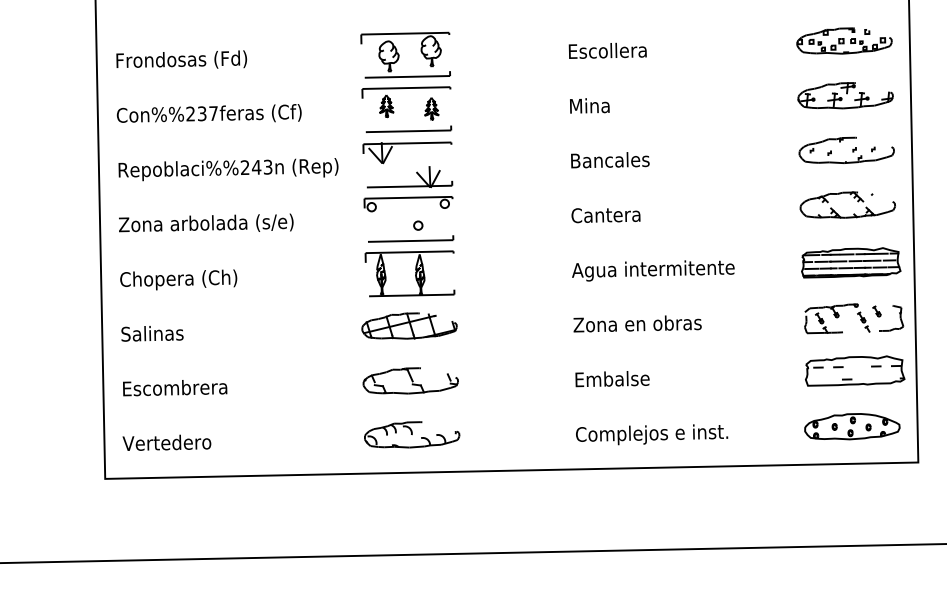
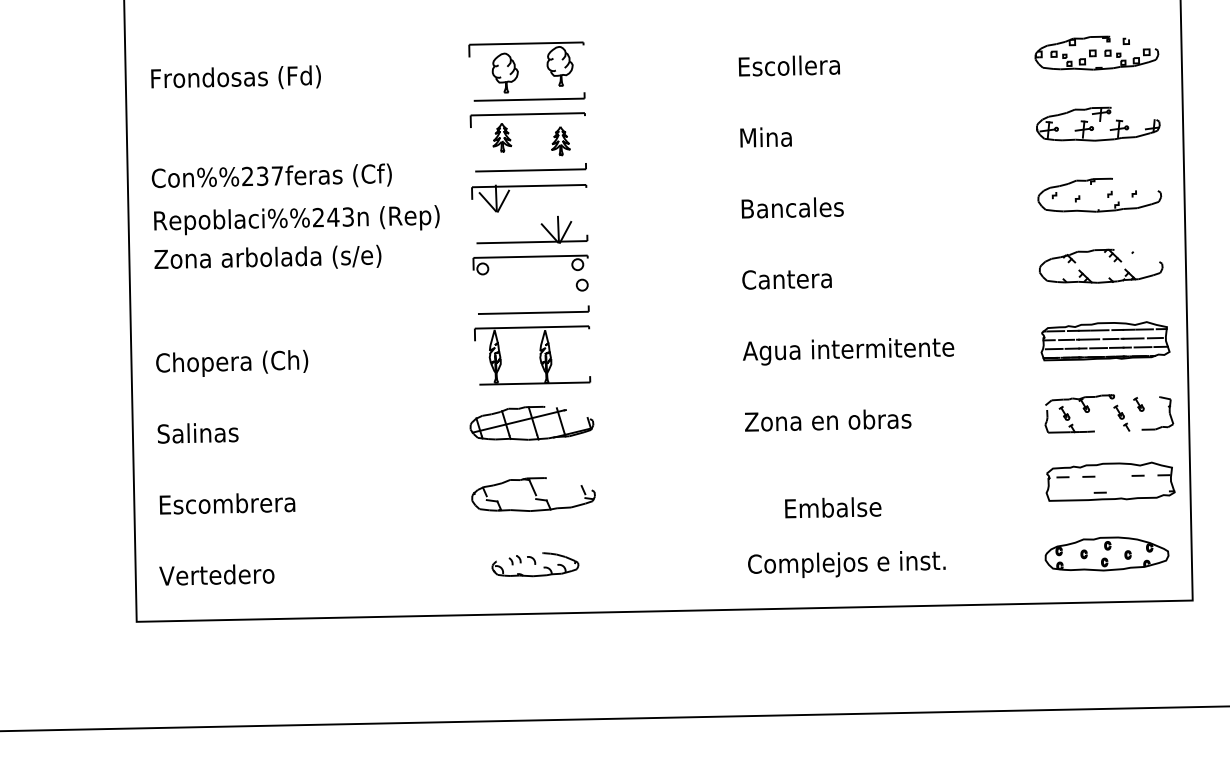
text: (208, 113) -> (270, 175), moved
text: (206, 222) -> (268, 256), moved
circle: (418, 225) -> (582, 284), moved
text: (612, 379) -> (833, 508), moved
part: (412, 434) -> (535, 564), size x0.7

